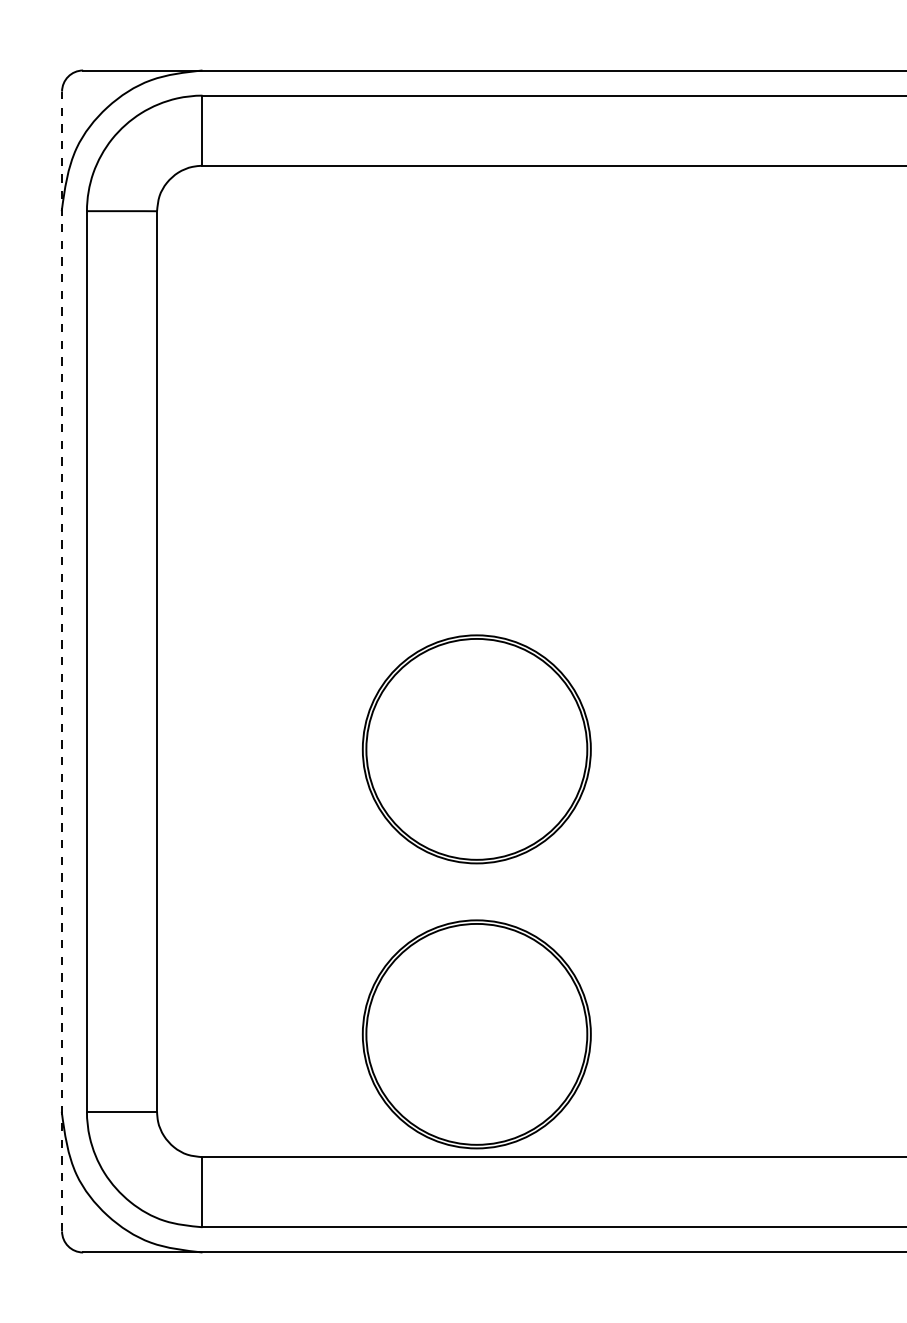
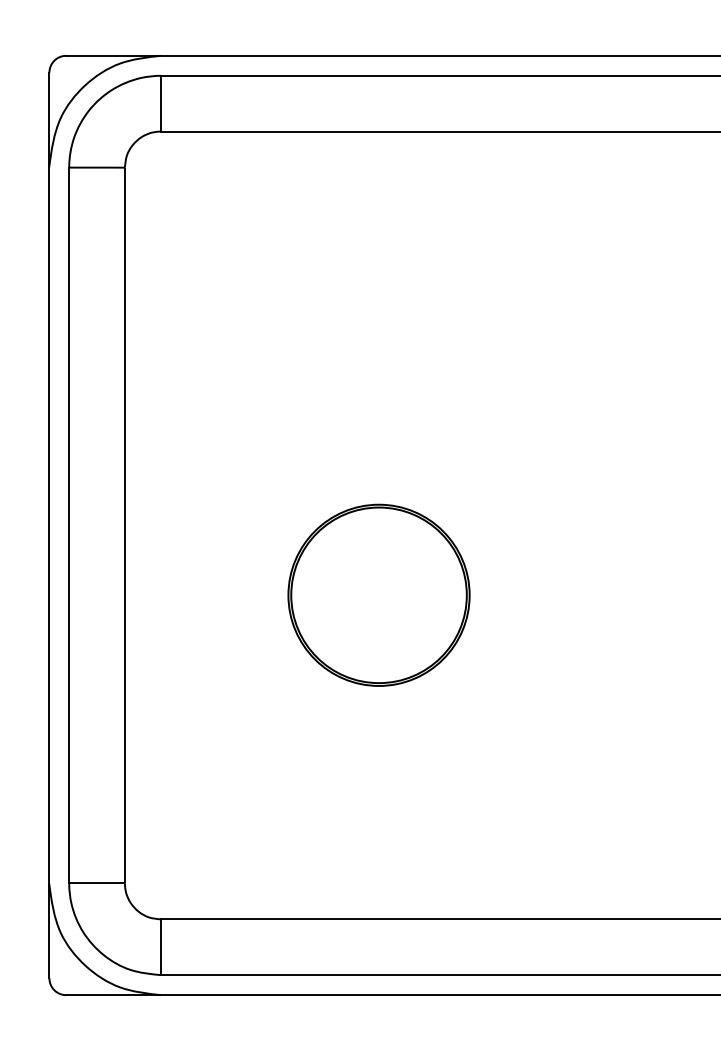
line: (62, 661) -> (49, 525), dashed -> solid
part: (476, 1034) -> (378, 821), removed

